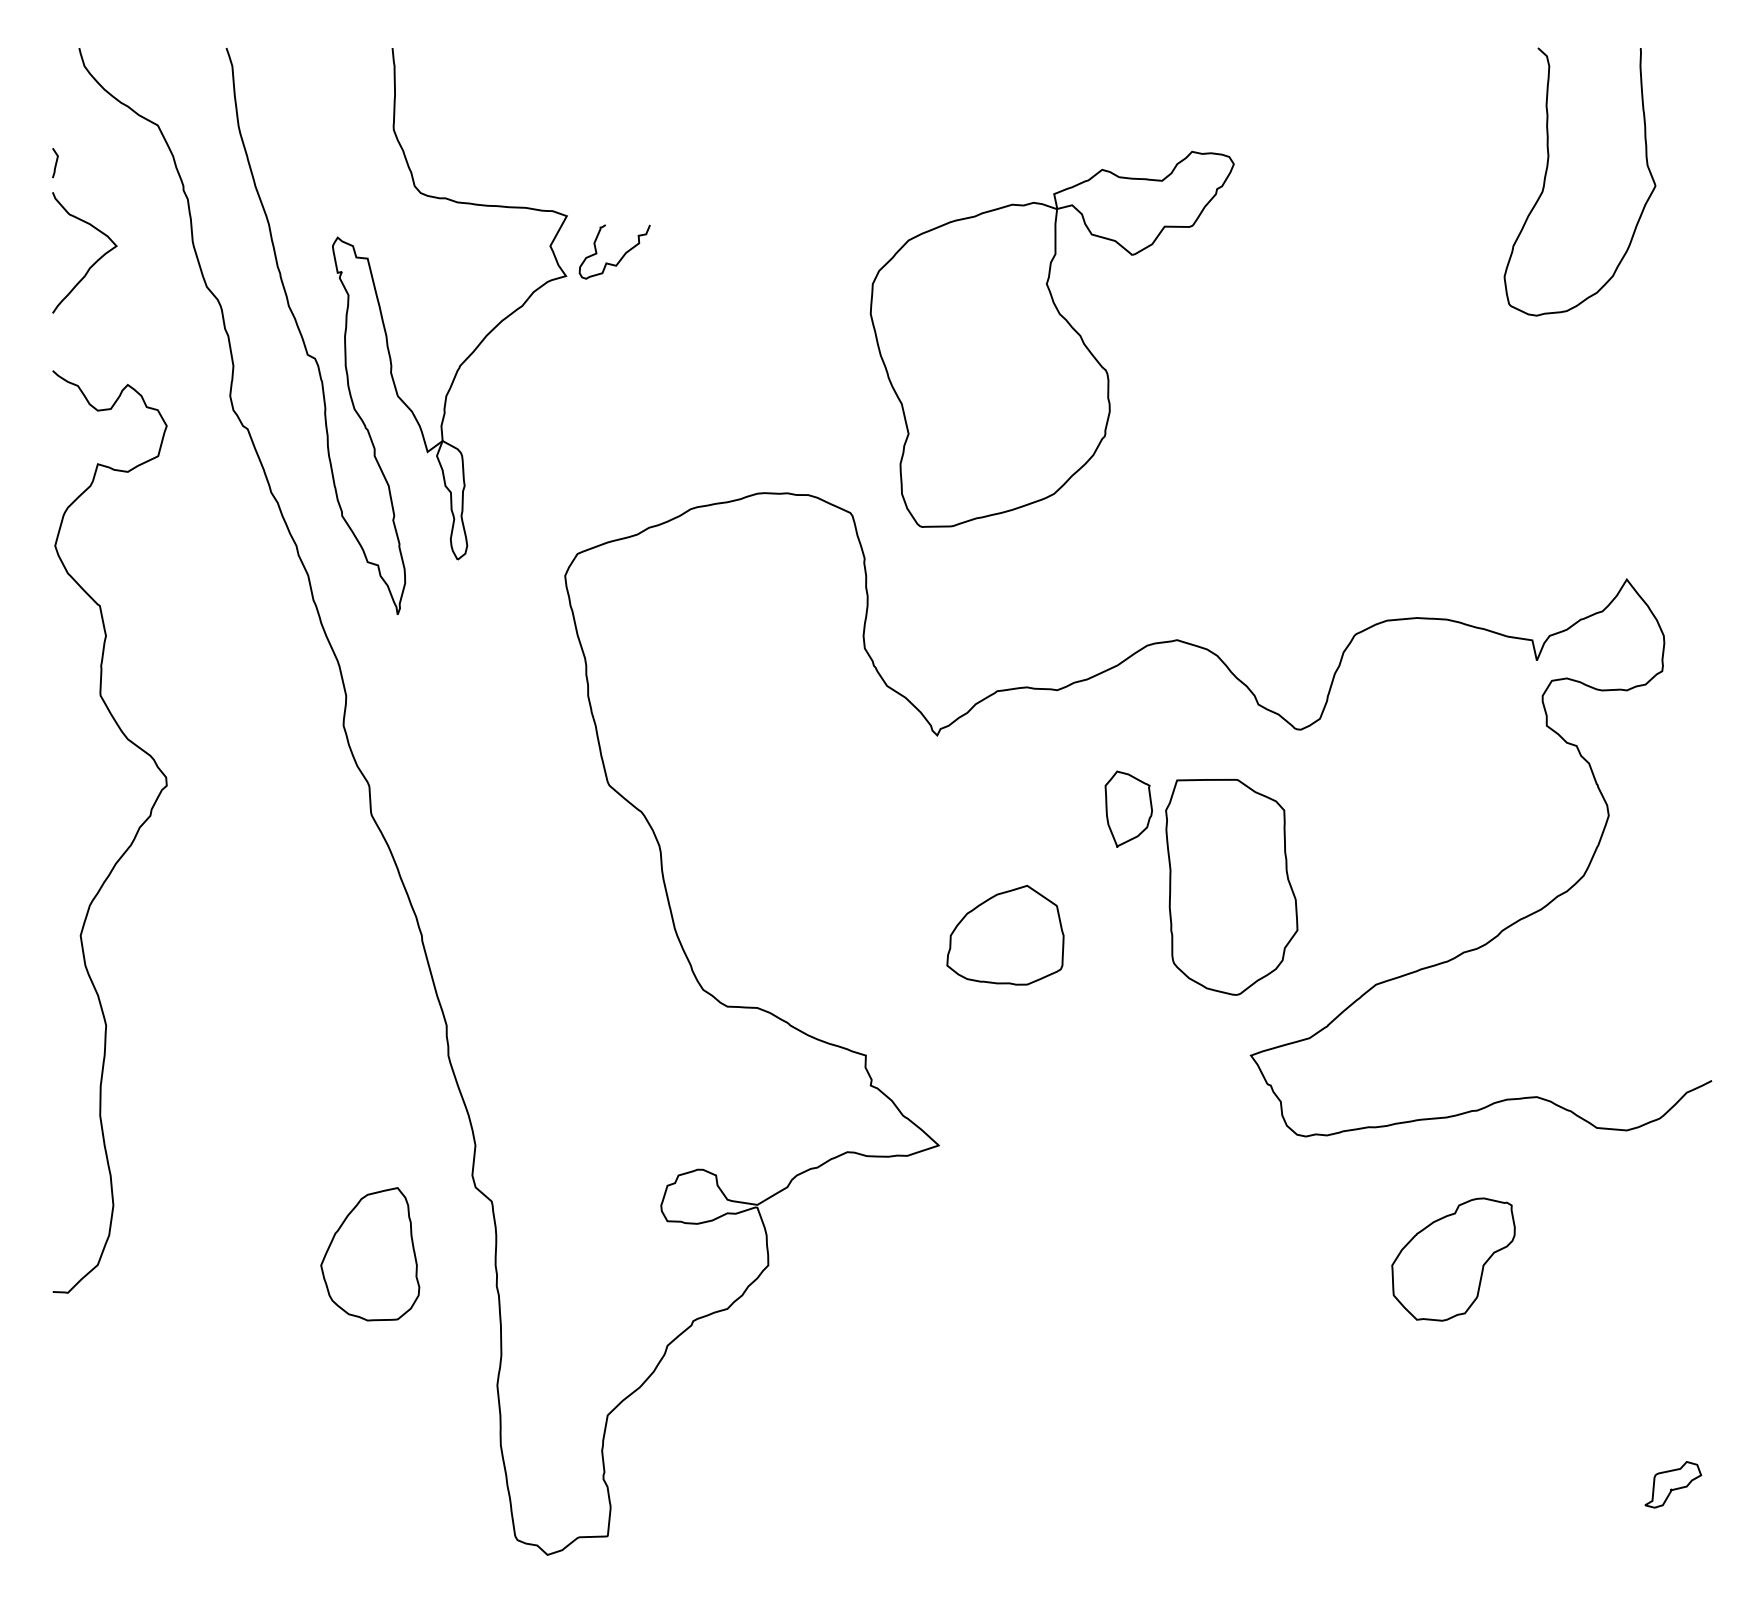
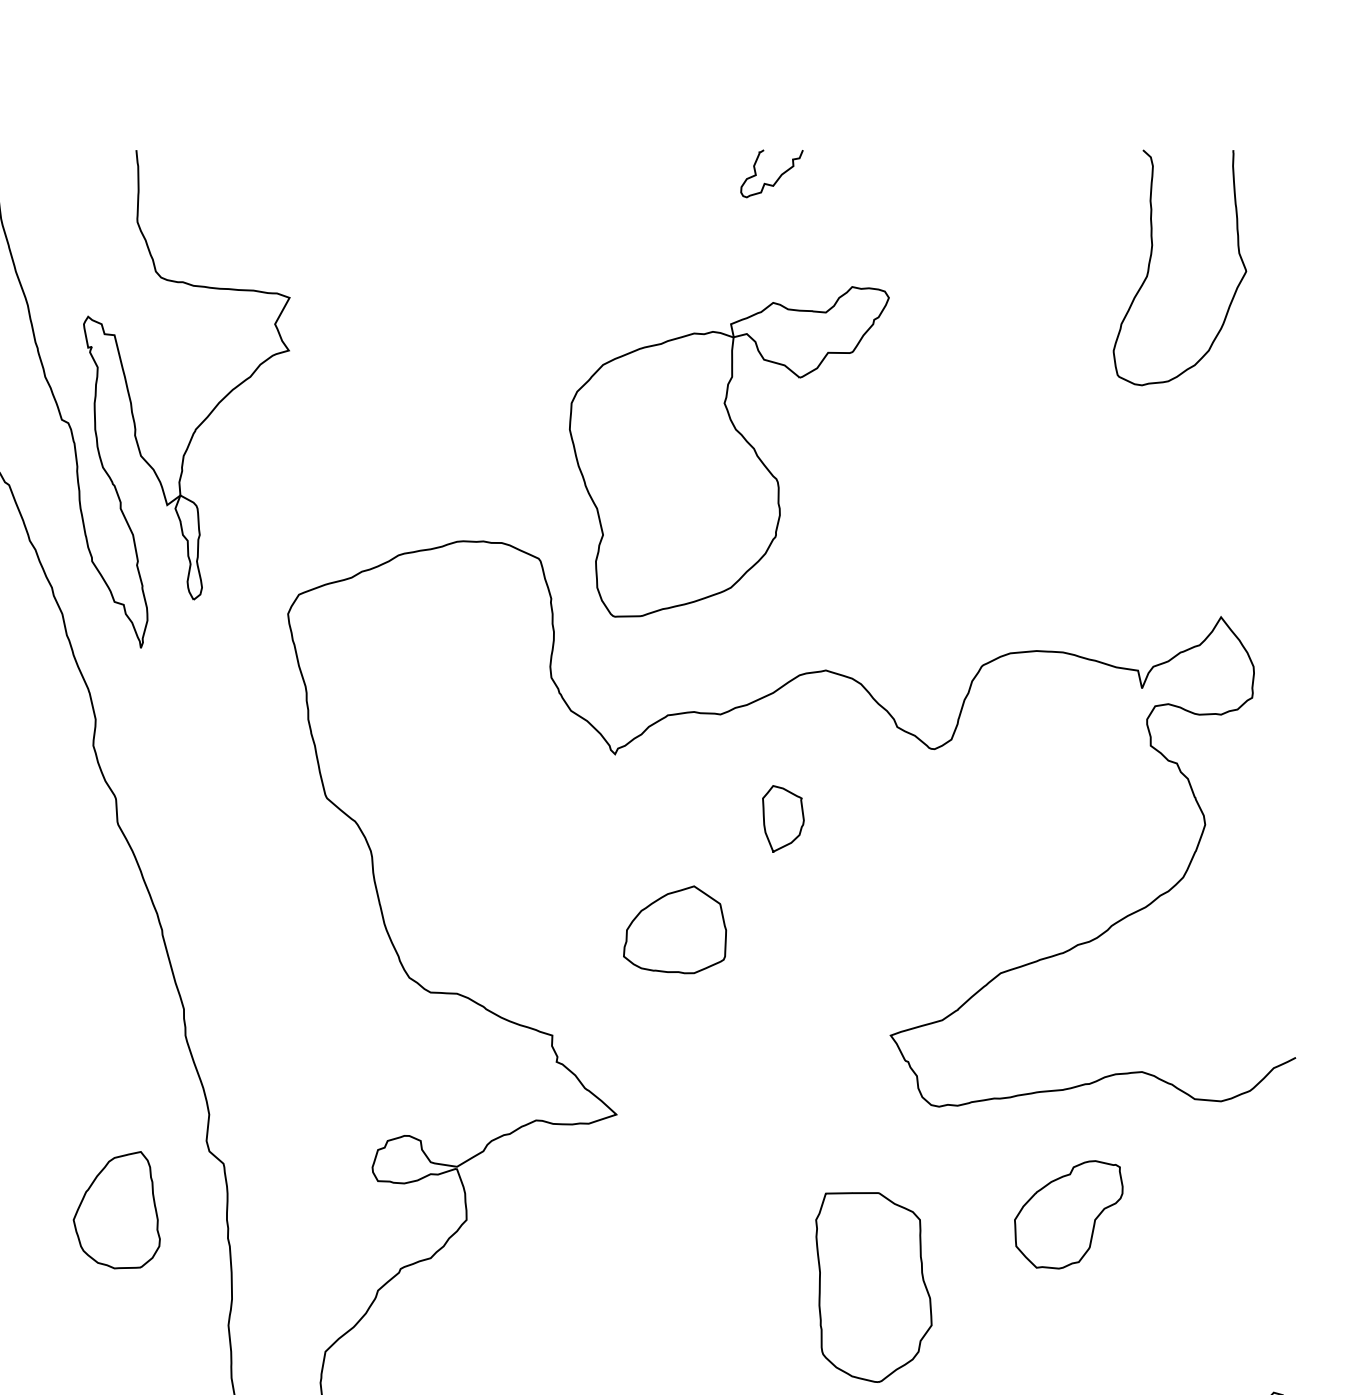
curve: (622, 255) -> (778, 176), moved
part: (1051, 338) -> (728, 451), moved
part: (1231, 886) -> (873, 1286), moved

